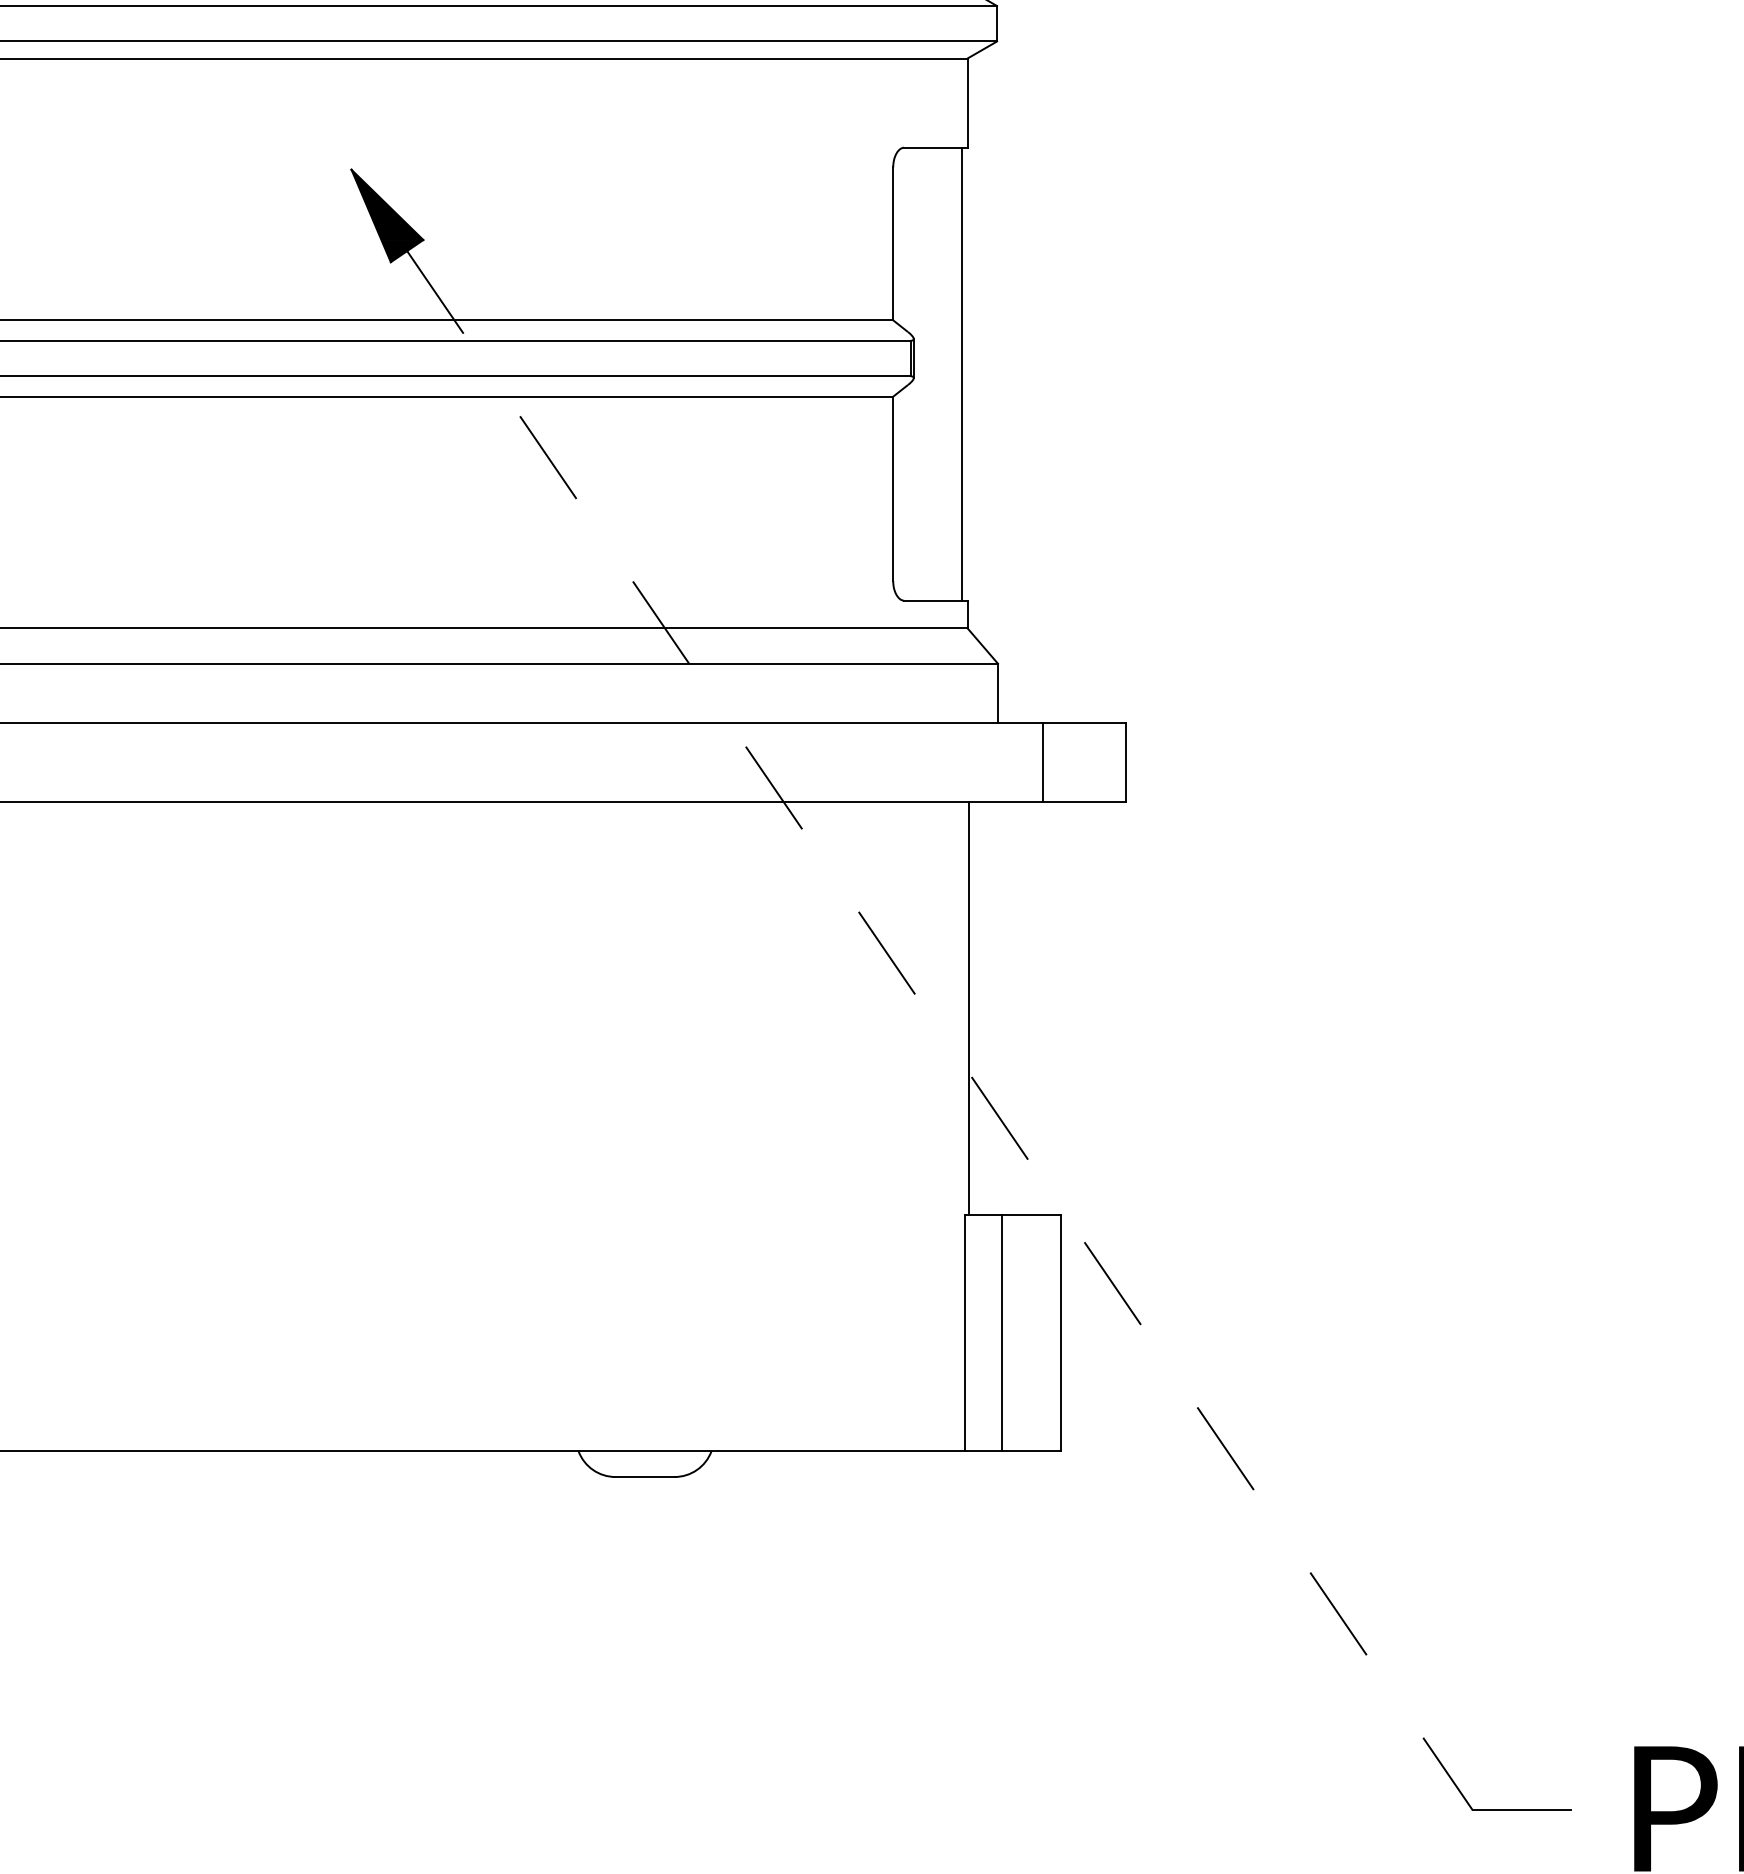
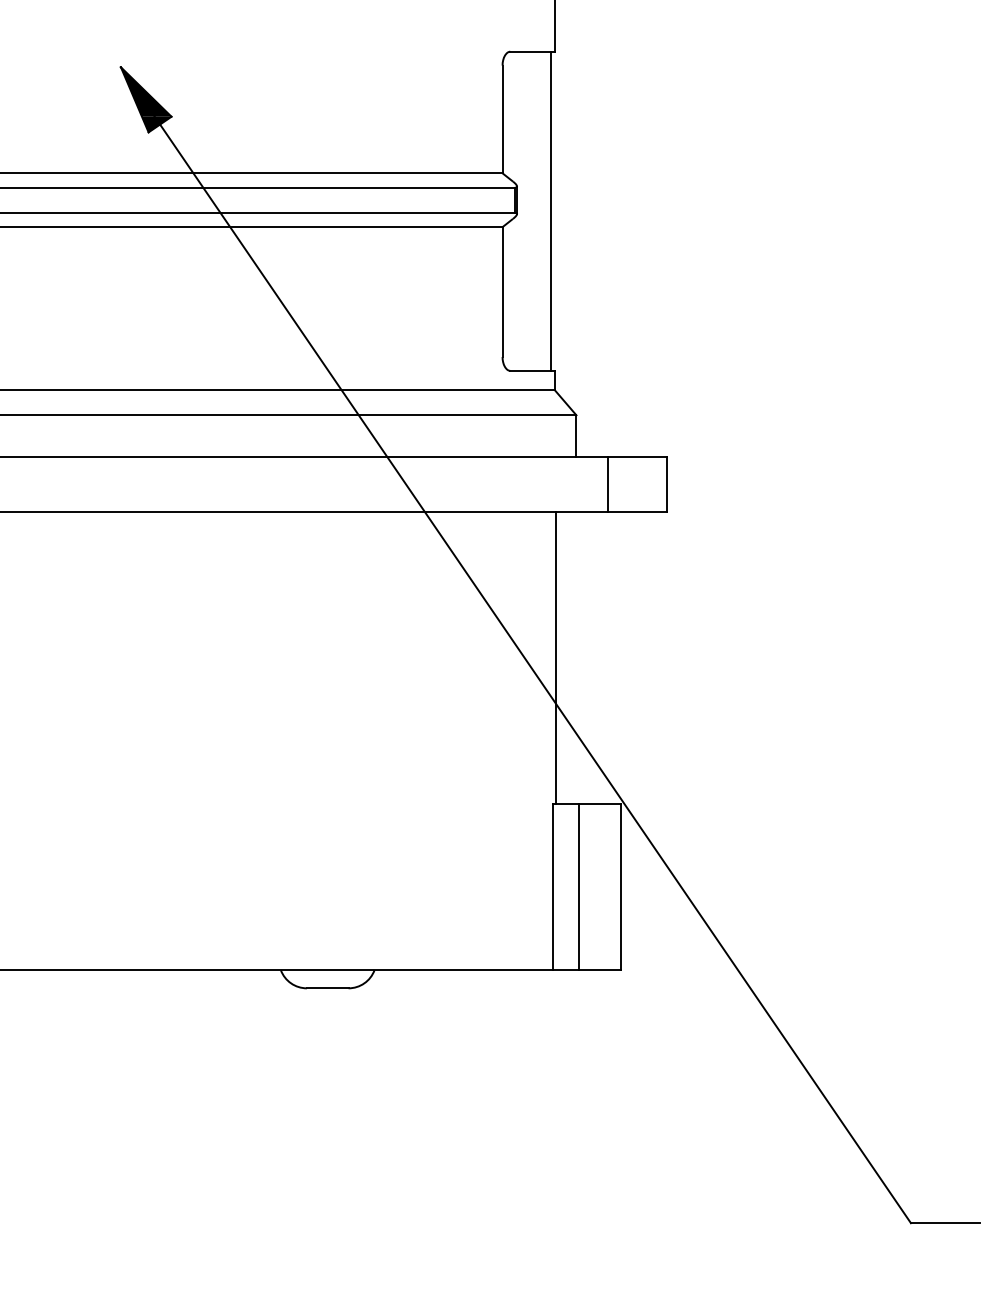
line: (940, 1031) -> (535, 674), dashed -> solid

